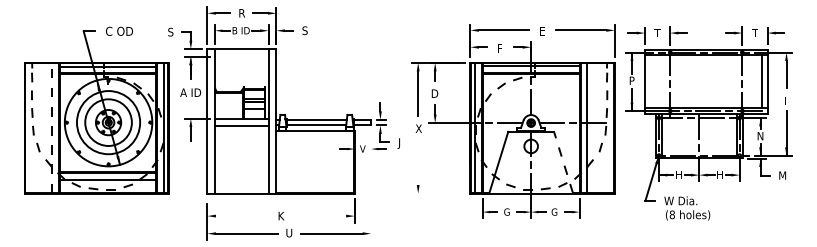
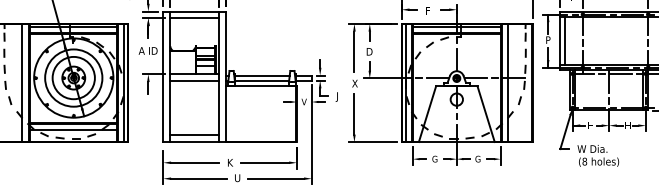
line: (241, 56) -> (194, 18), added
line: (650, 81) -> (564, 40), added
line: (51, 128) -> (22, 83), dashed -> solid
line: (418, 162) -> (354, 114), added
line: (563, 162) -> (486, 114), dashed -> solid
line: (371, 184) -> (312, 134), added
line: (241, 185) -> (194, 135), added
line: (438, 193) -> (372, 142), added
line: (242, 216) -> (195, 163), added
line: (319, 216) -> (264, 163), added

